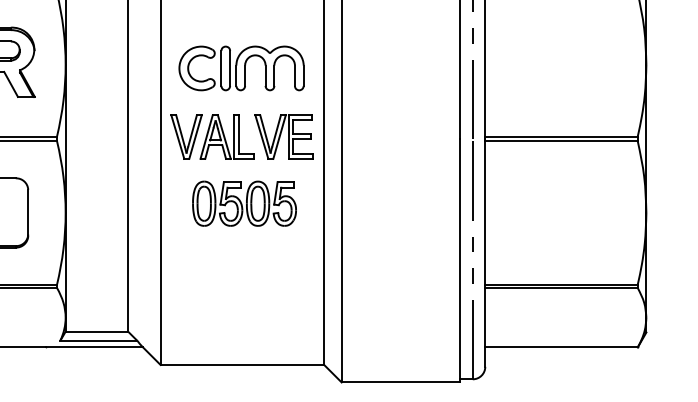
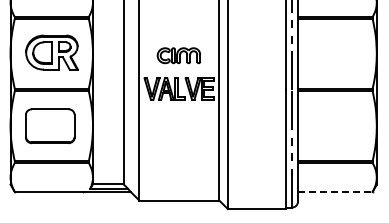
part: (240, 68) -> (178, 55), size x0.7
part: (244, 203) -> (180, 121), removed
line: (561, 346) -> (335, 191), solid -> dashed

